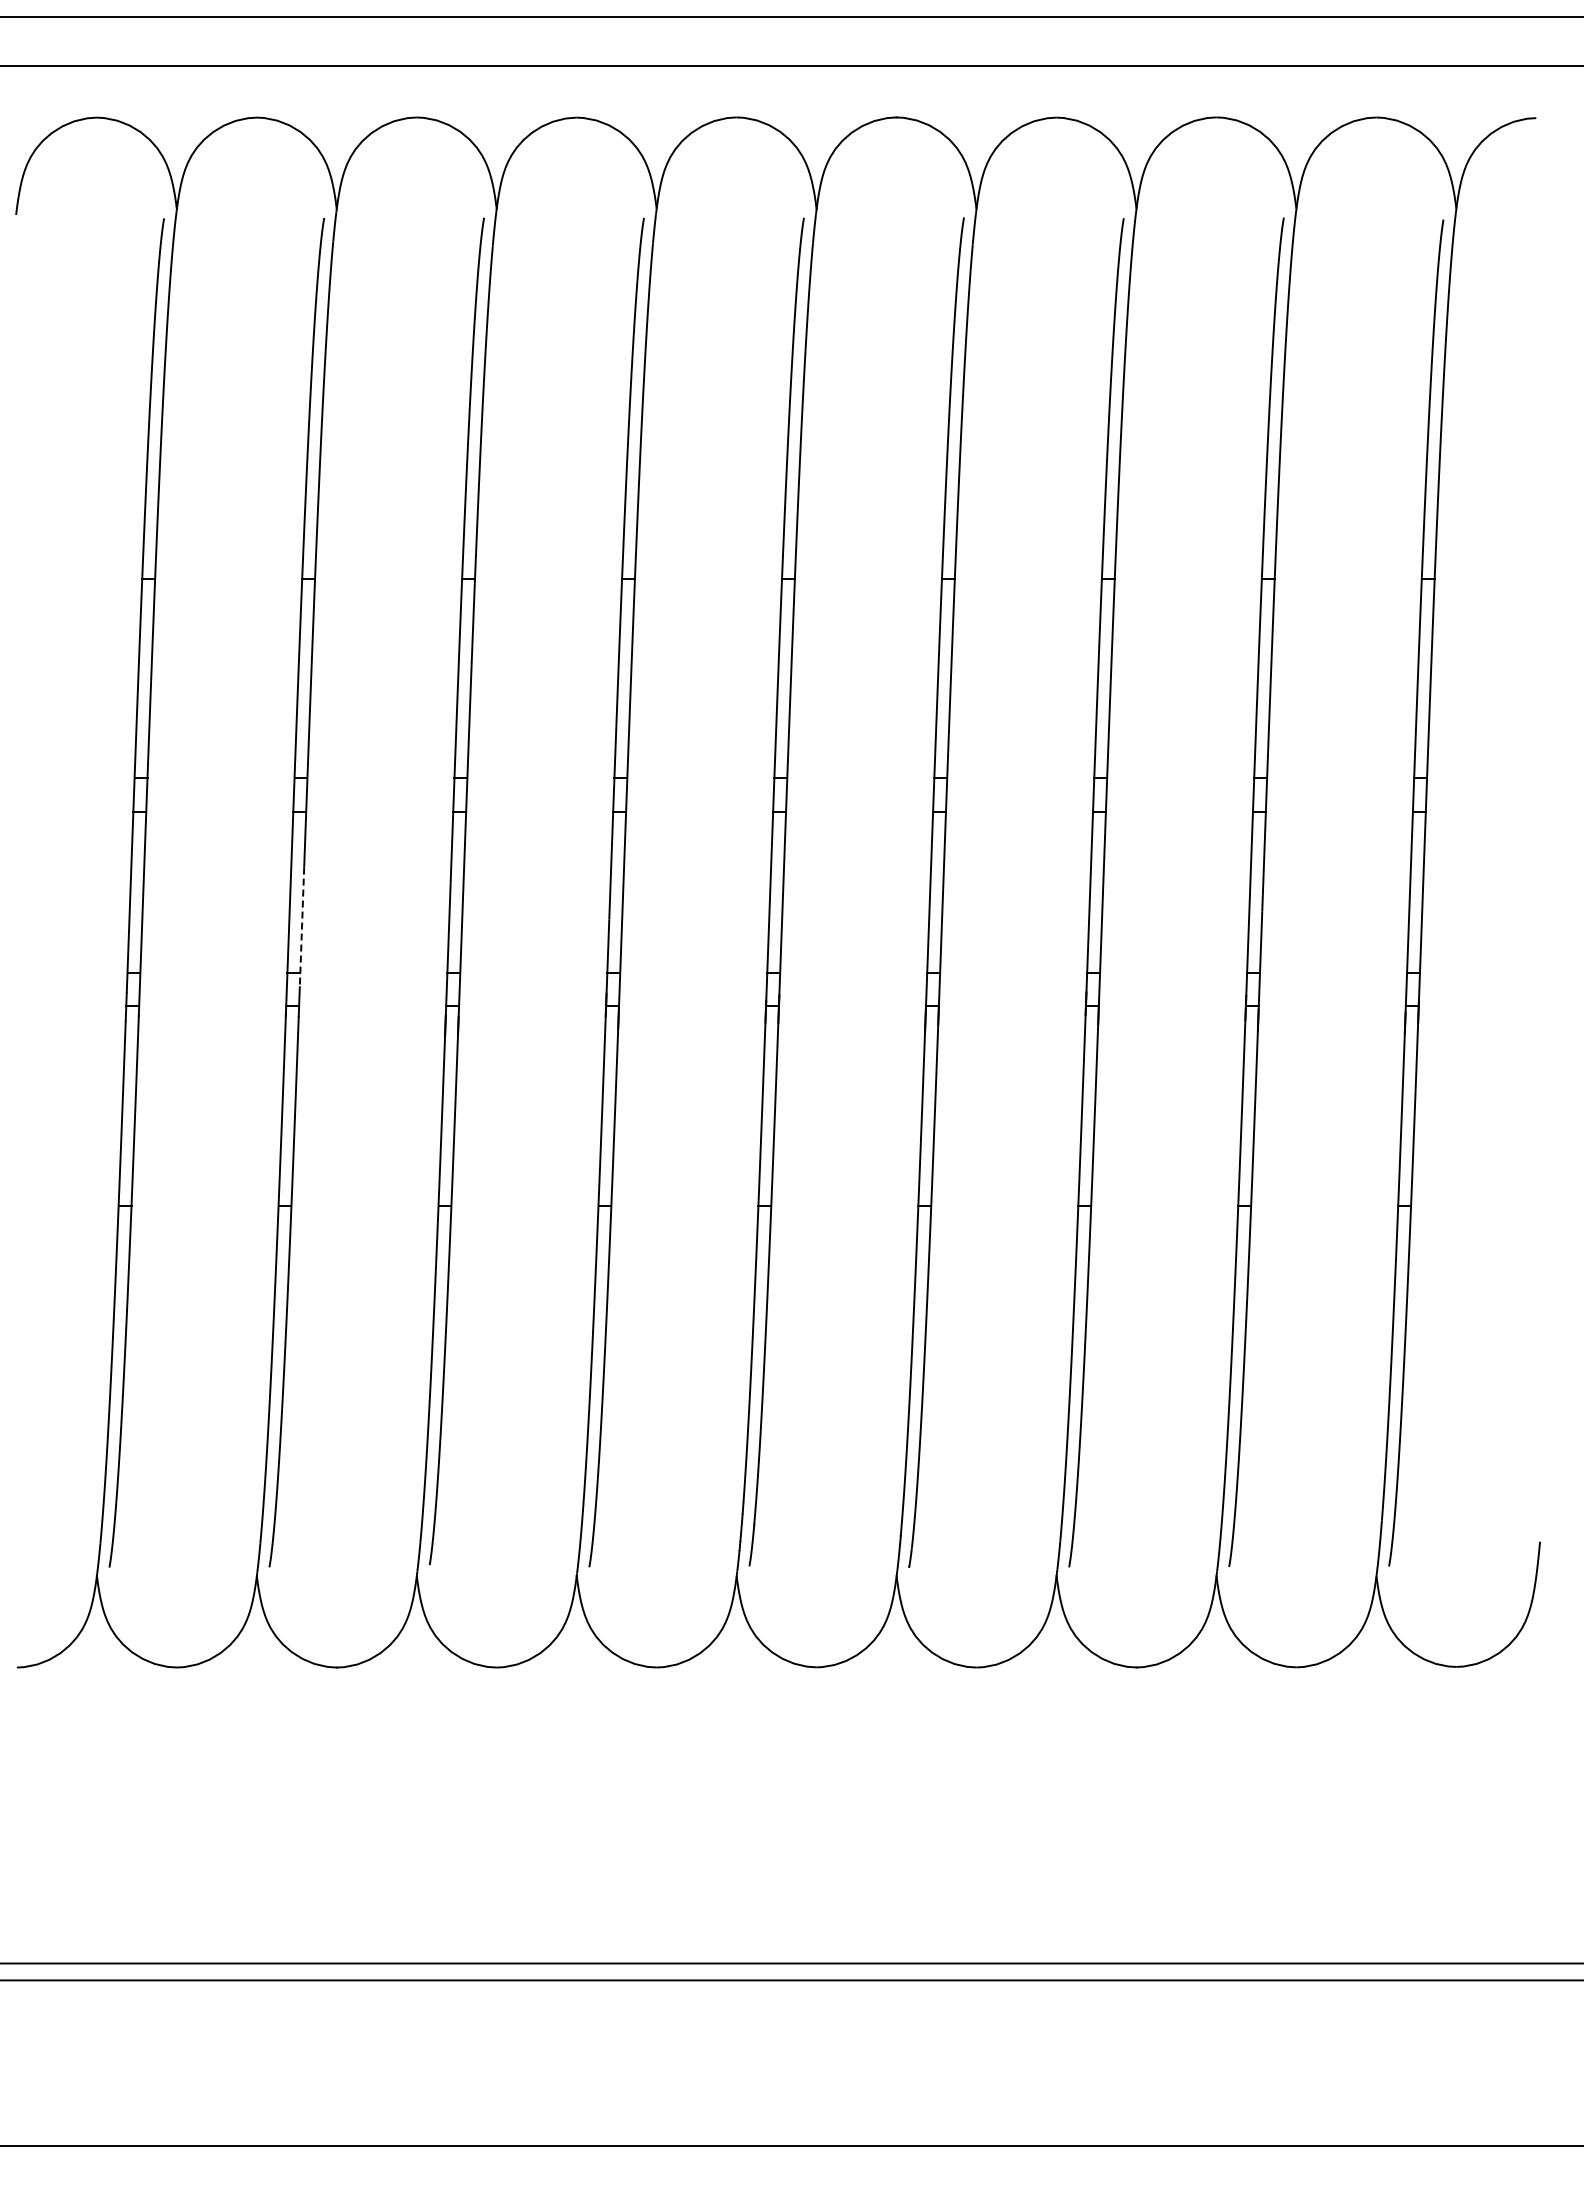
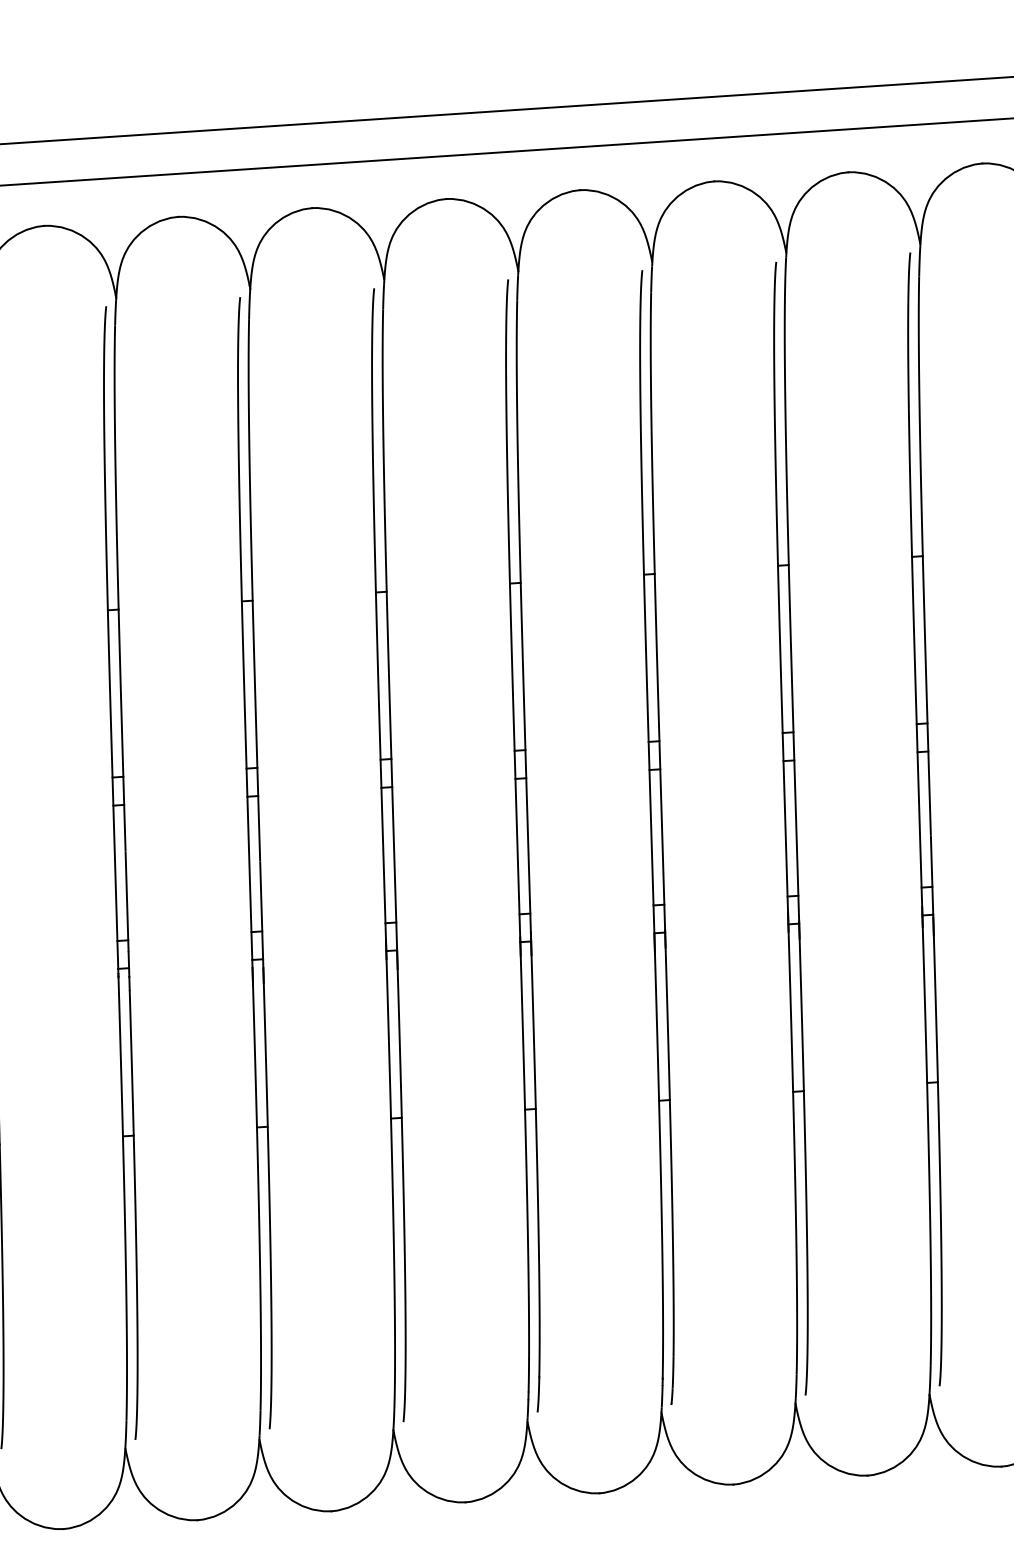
line: (301, 929) -> (126, 903), dashed -> solid

